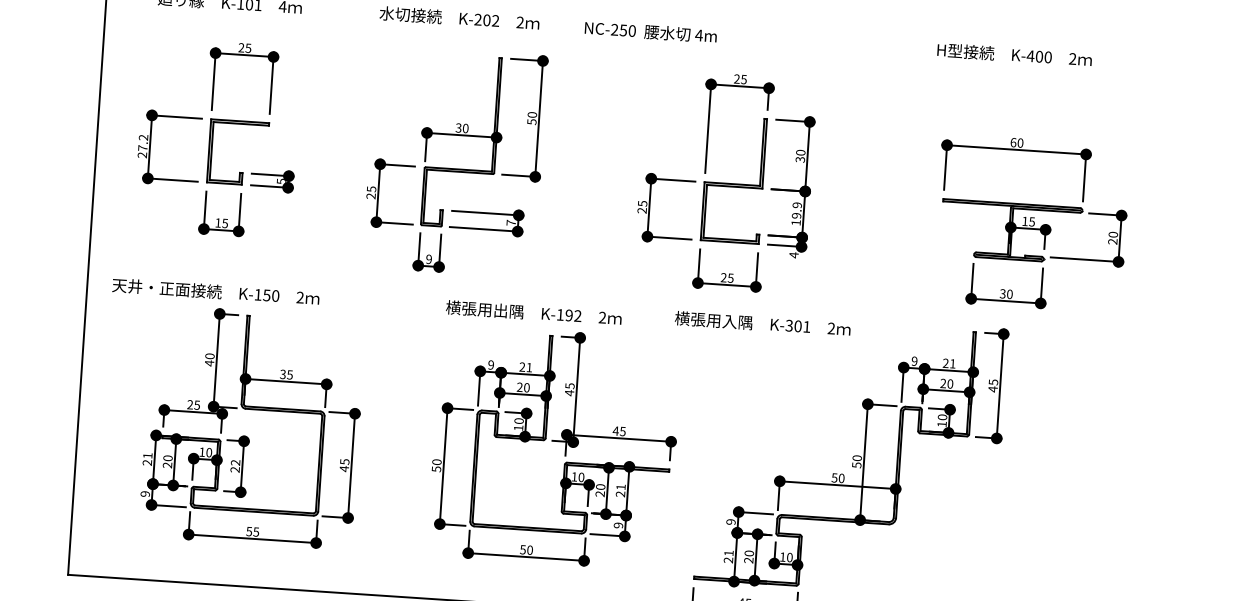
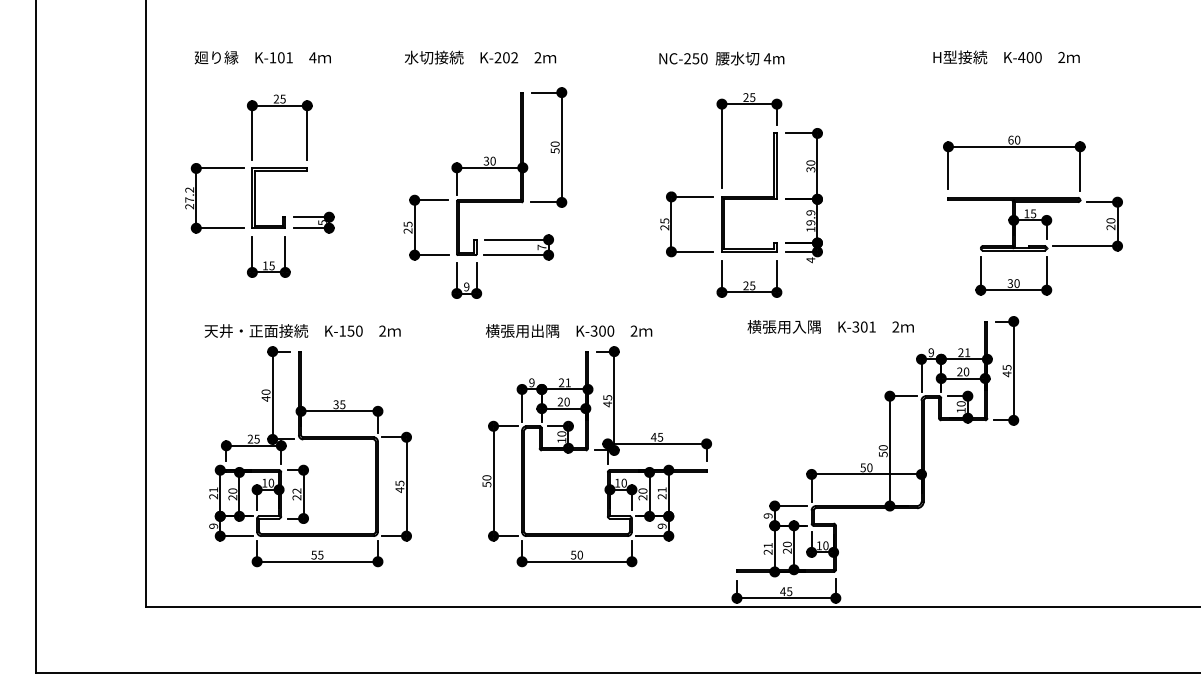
text: (650, 31) -> (721, 58), moved
text: (215, 291) -> (302, 330), moved
text: (569, 314) -> (602, 330), K-192 -> K-300
text: (762, 323) -> (830, 326), moved

